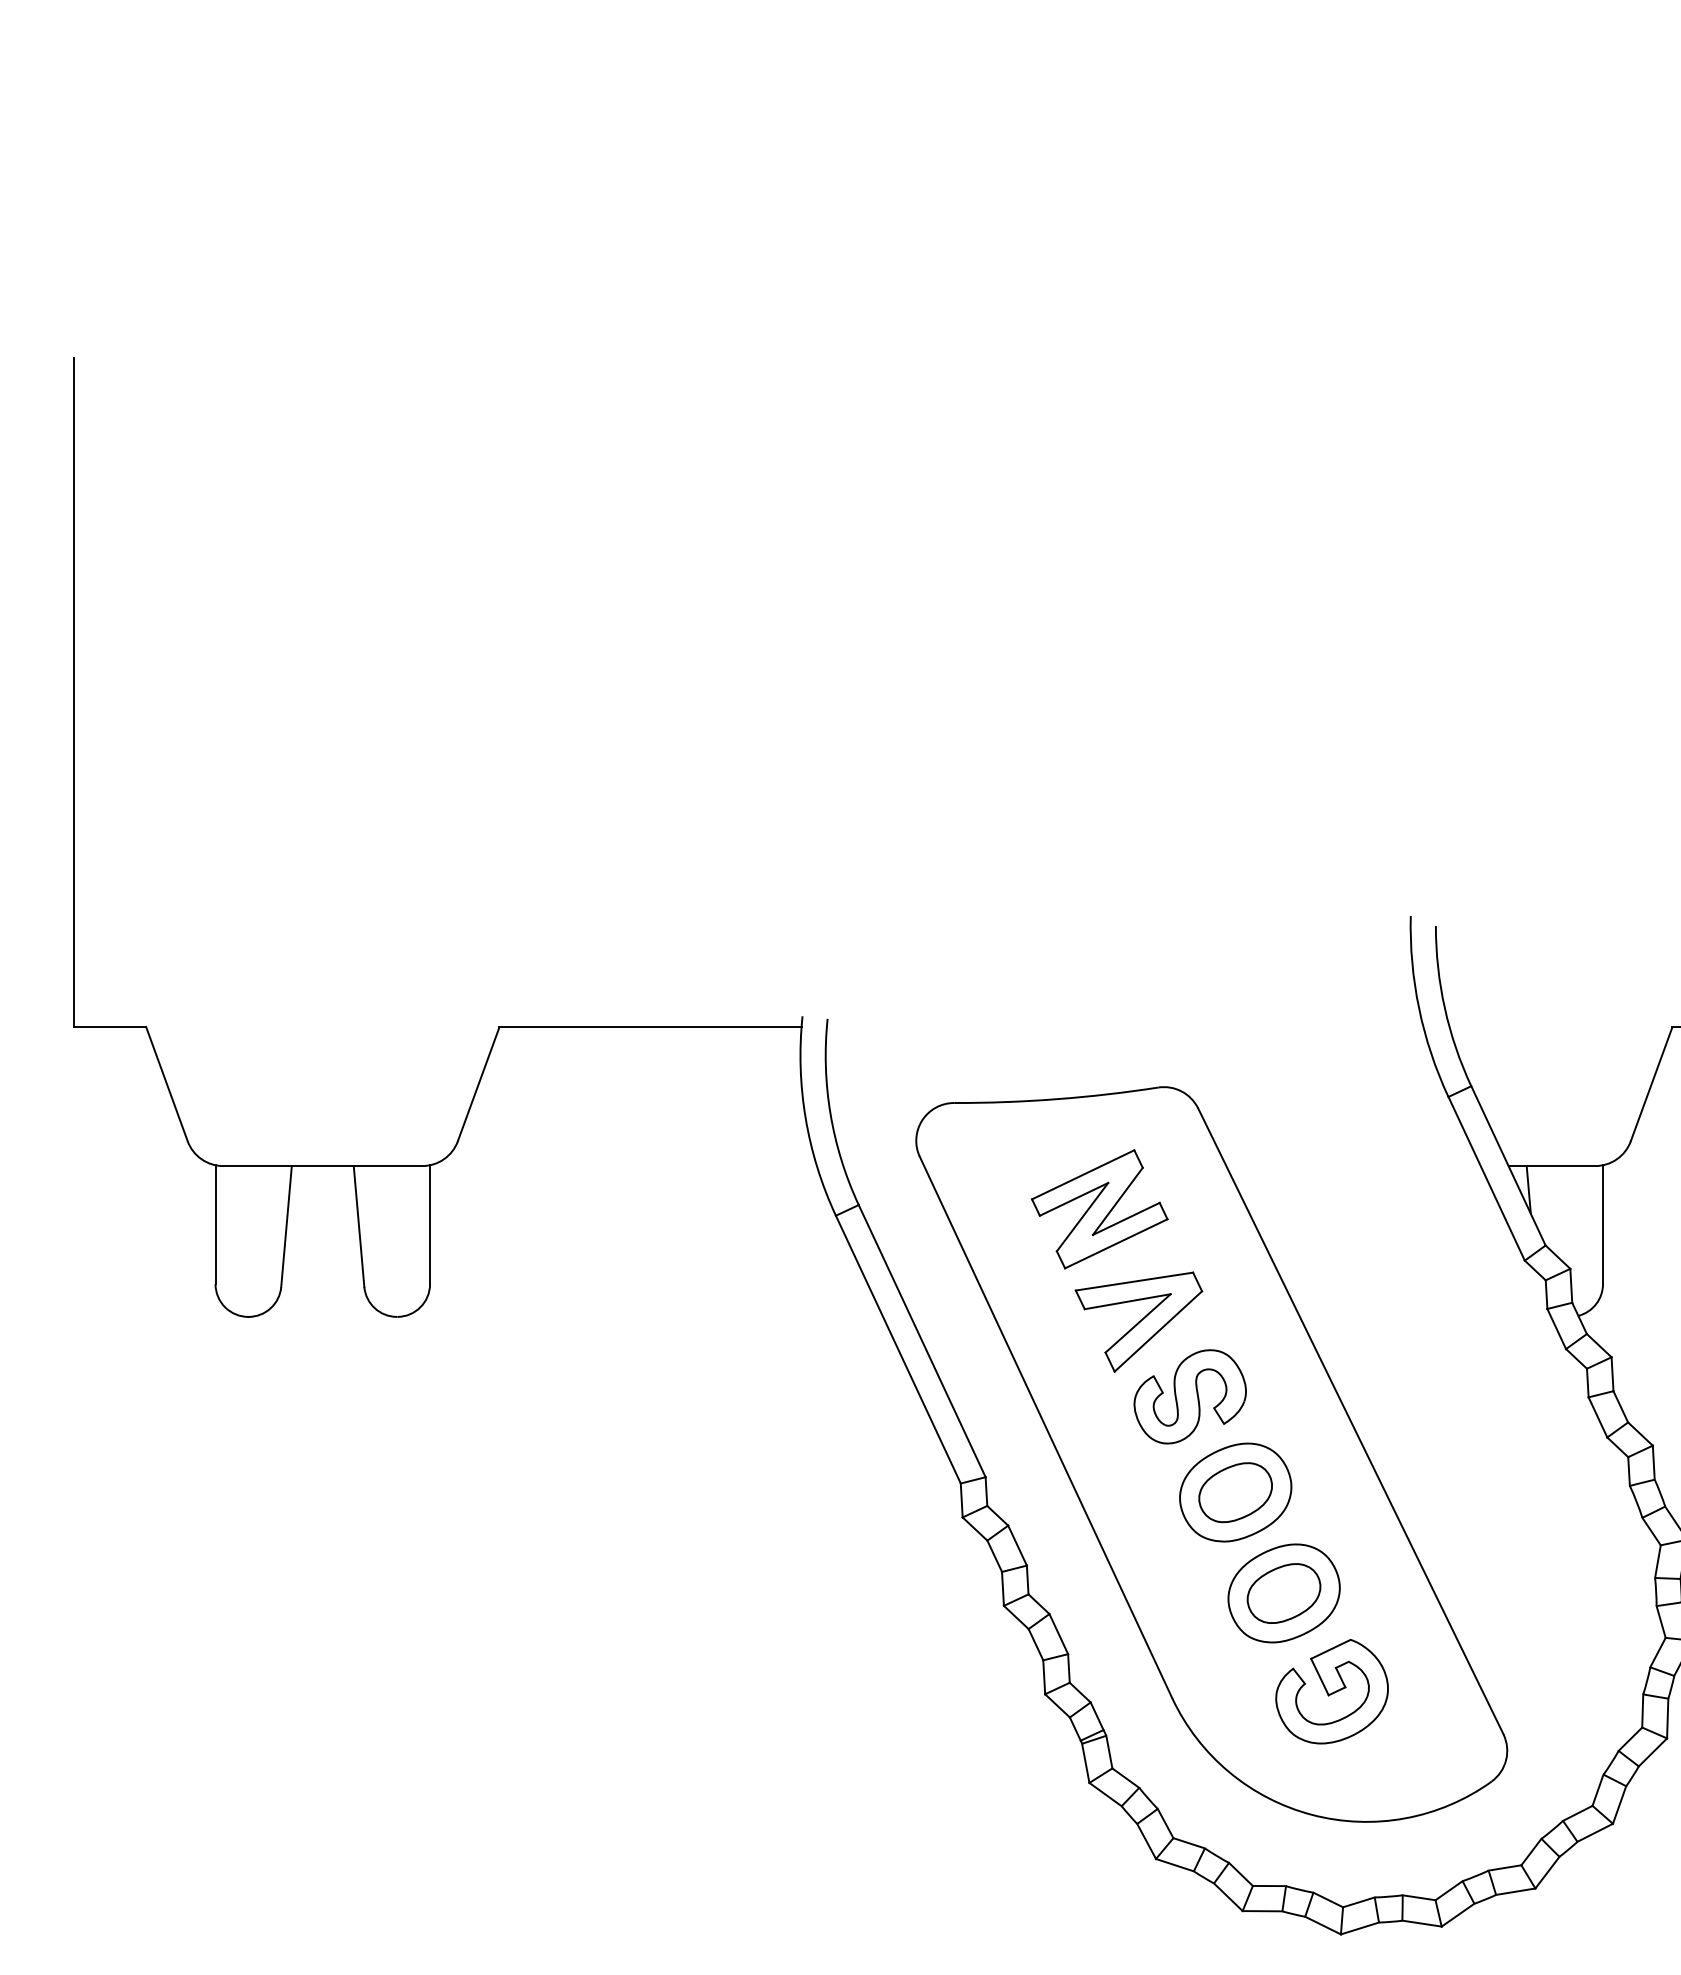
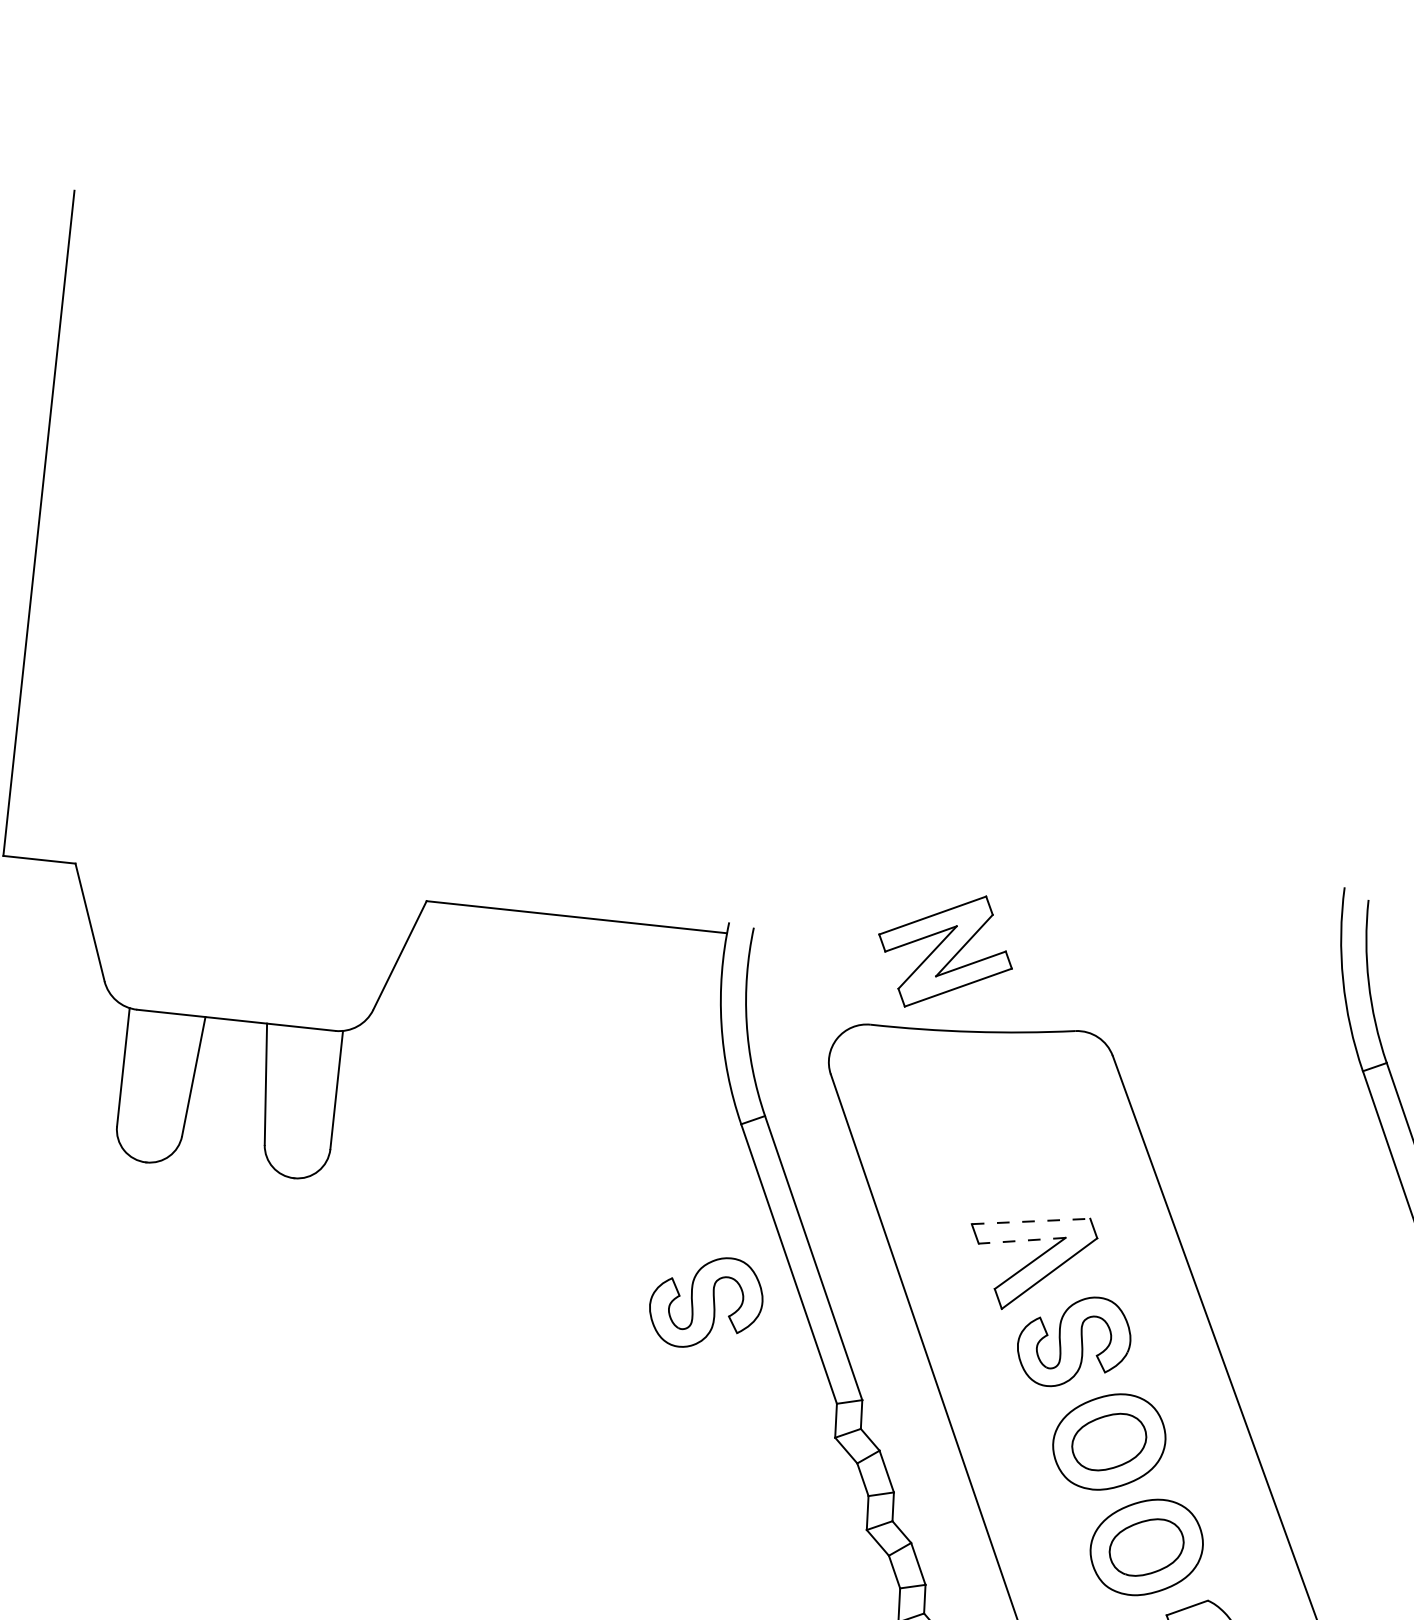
part: (1099, 1209) -> (945, 951), moved
line: (1134, 1281) -> (1031, 1221), solid -> dashed
line: (1127, 1301) -> (1022, 1240), solid -> dashed
part: (819, 1396) -> (705, 1302), added

